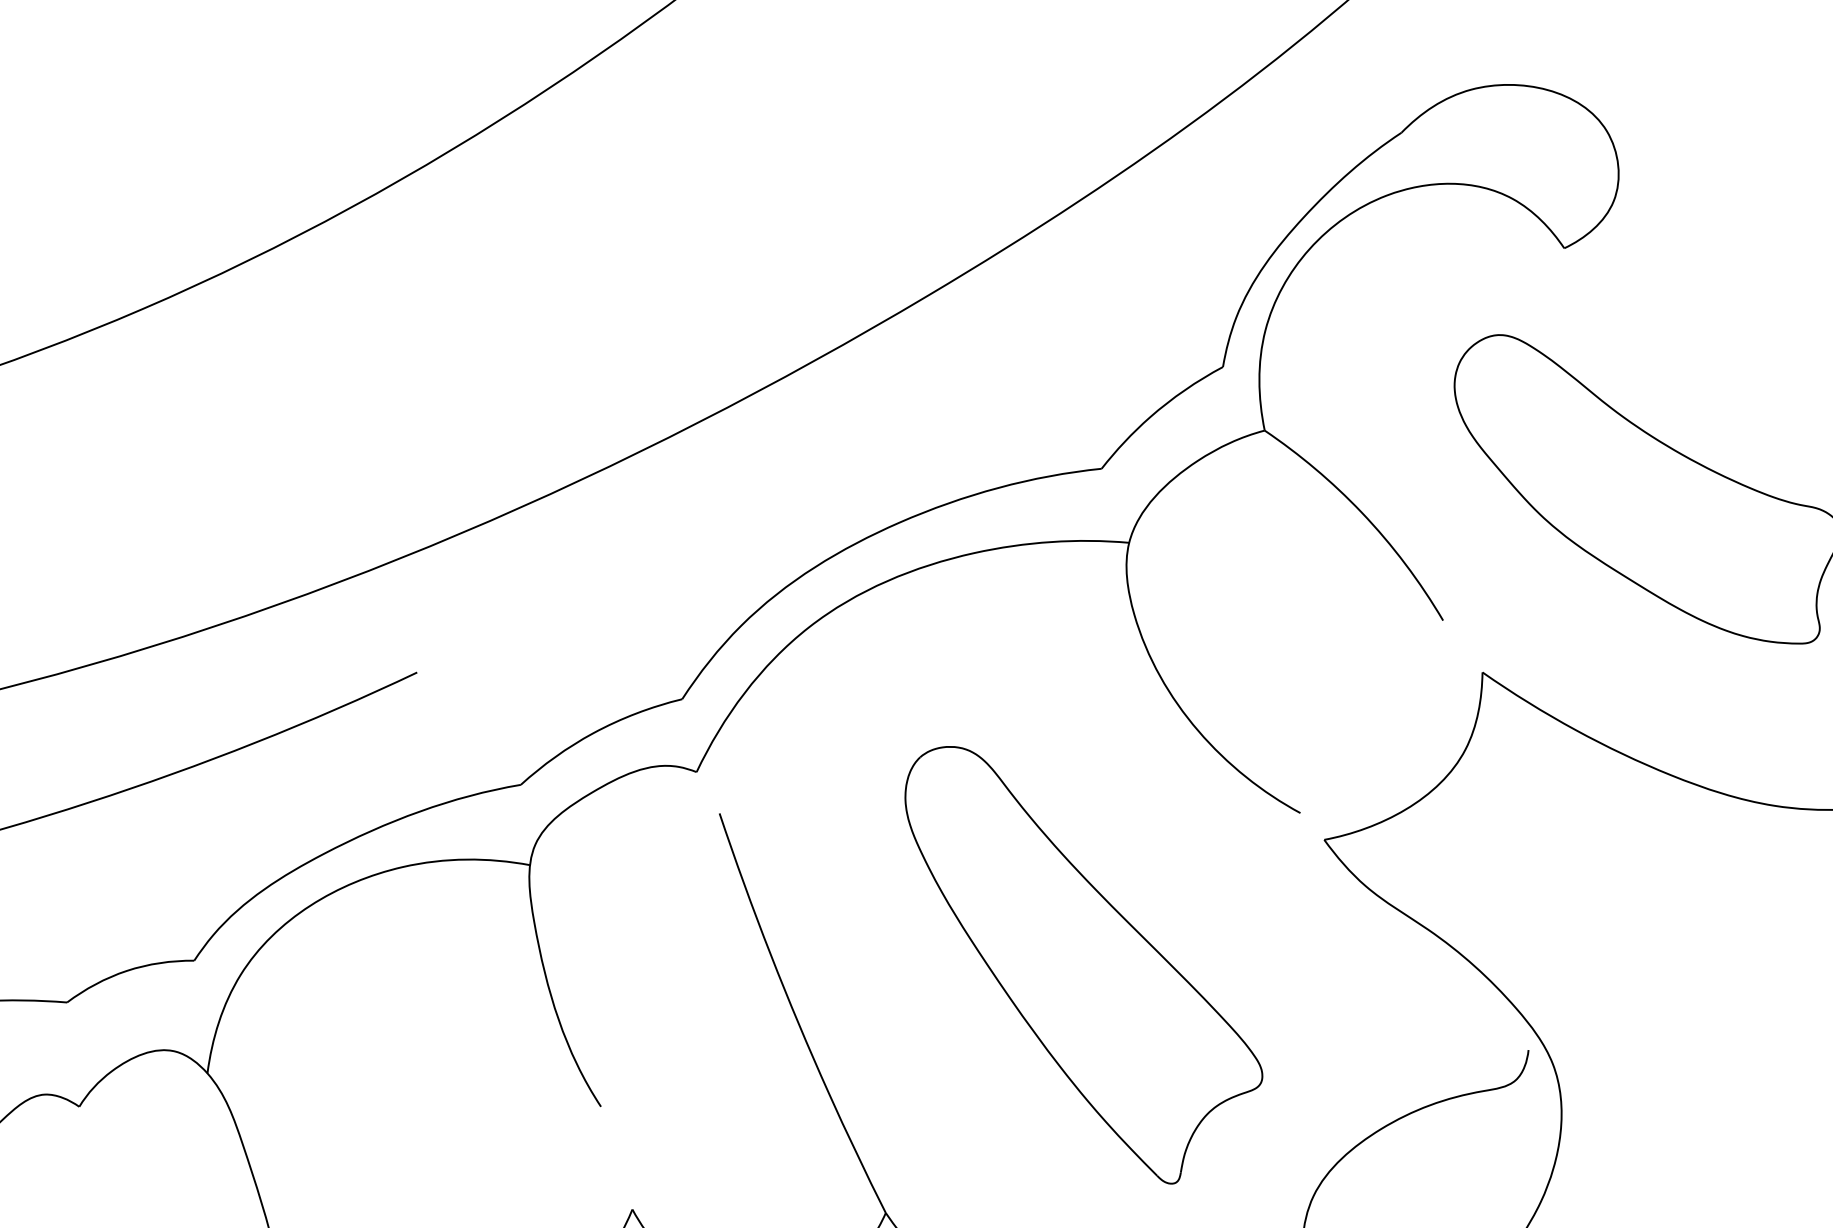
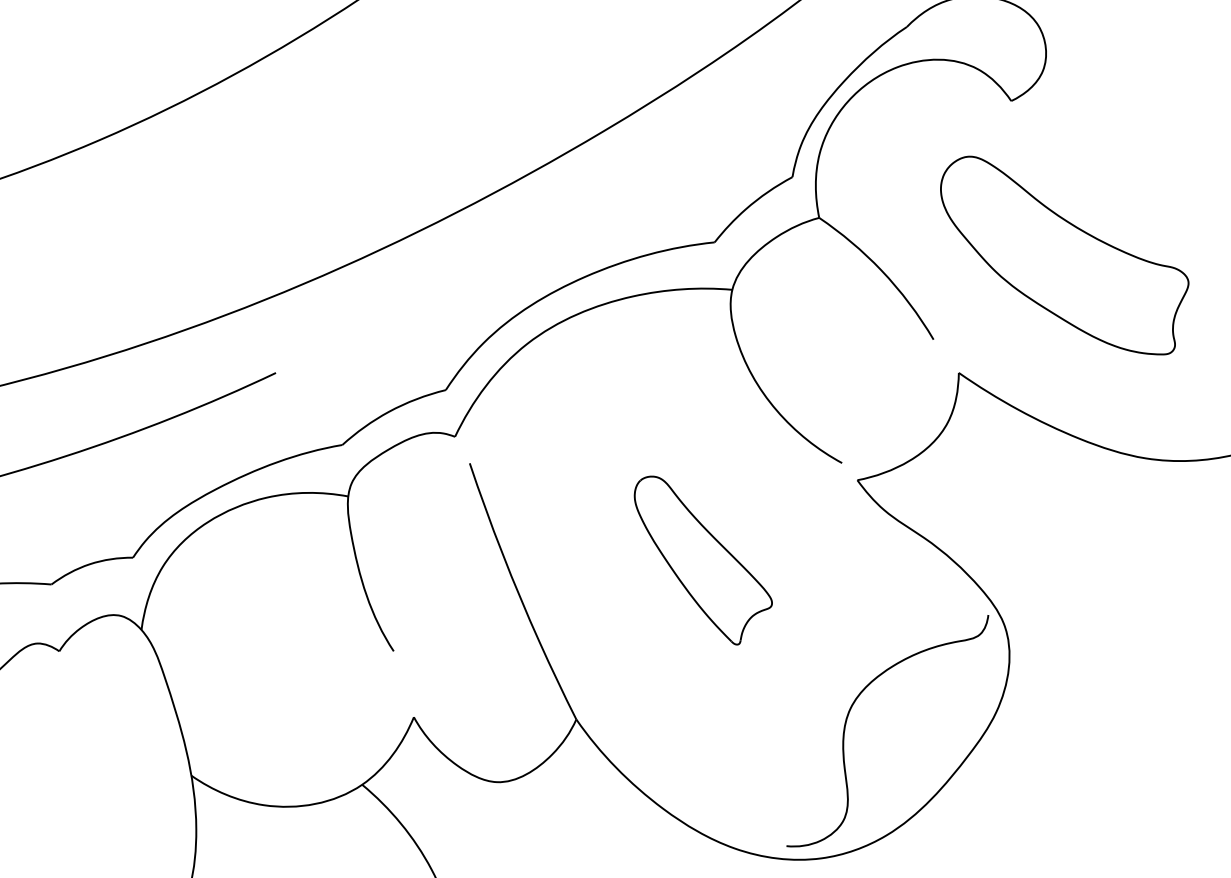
part: (1084, 965) -> (703, 560), size x0.6

